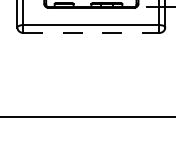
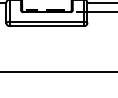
line: (92, 33) -> (47, 26), dashed -> solid

